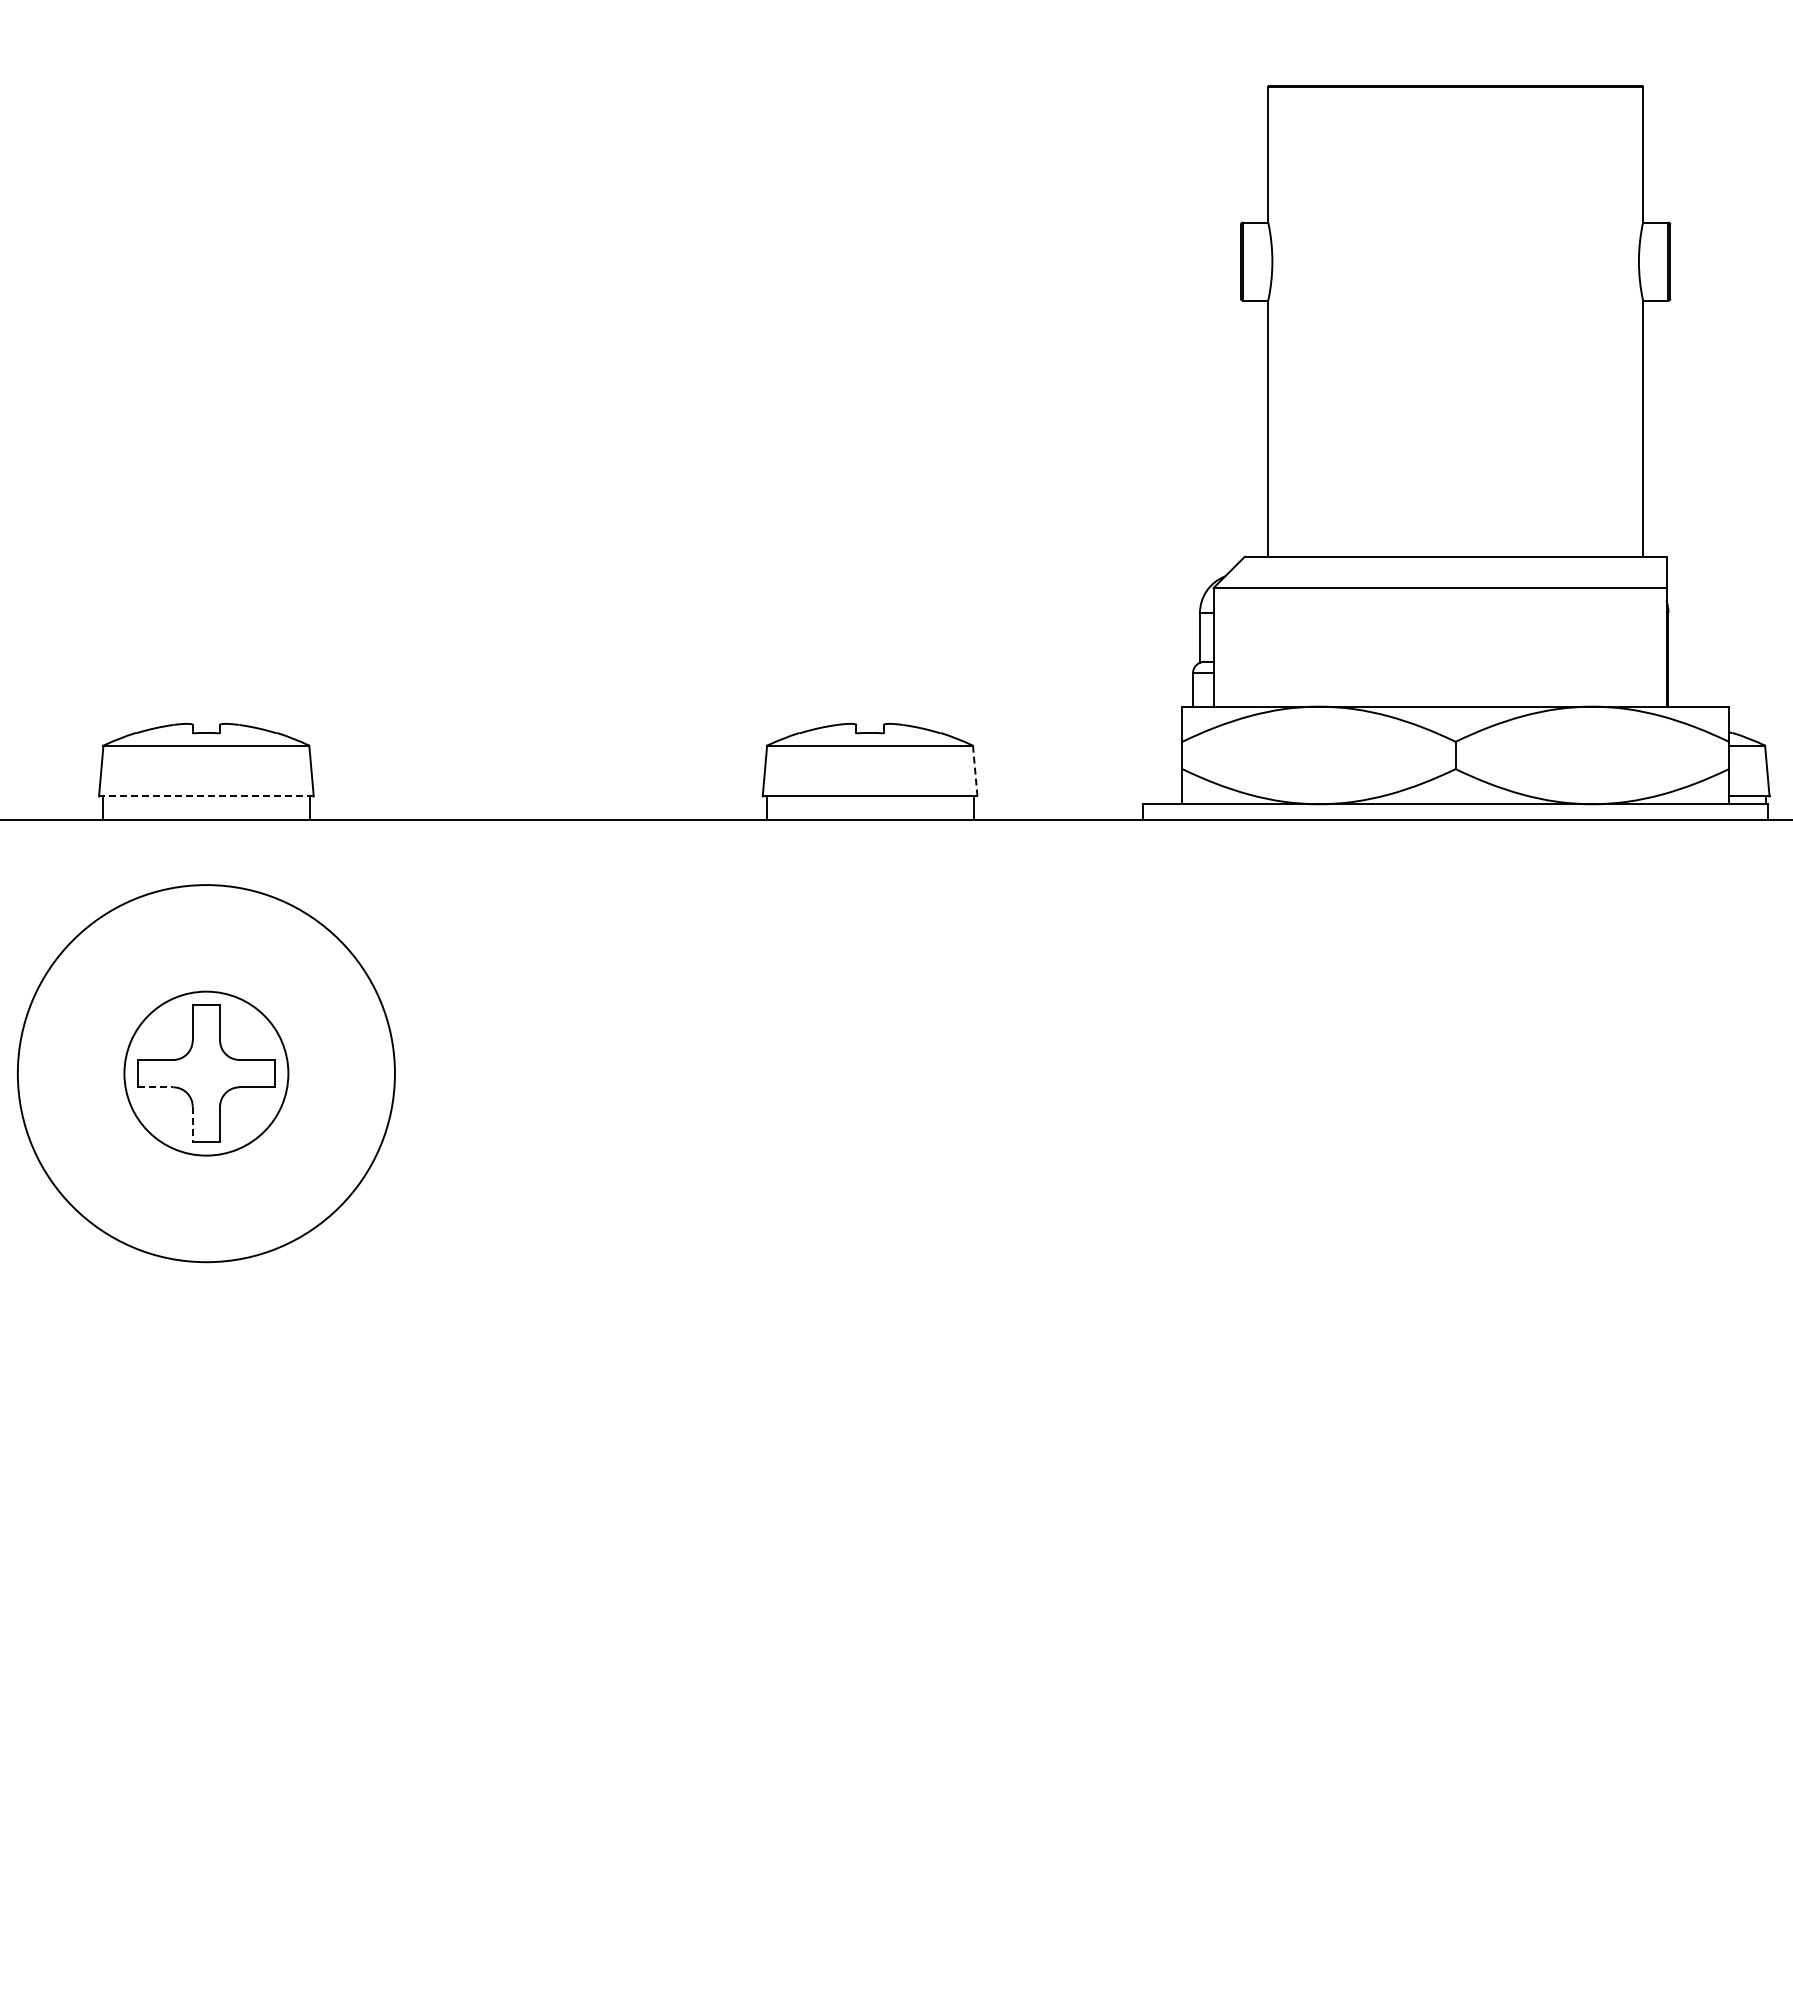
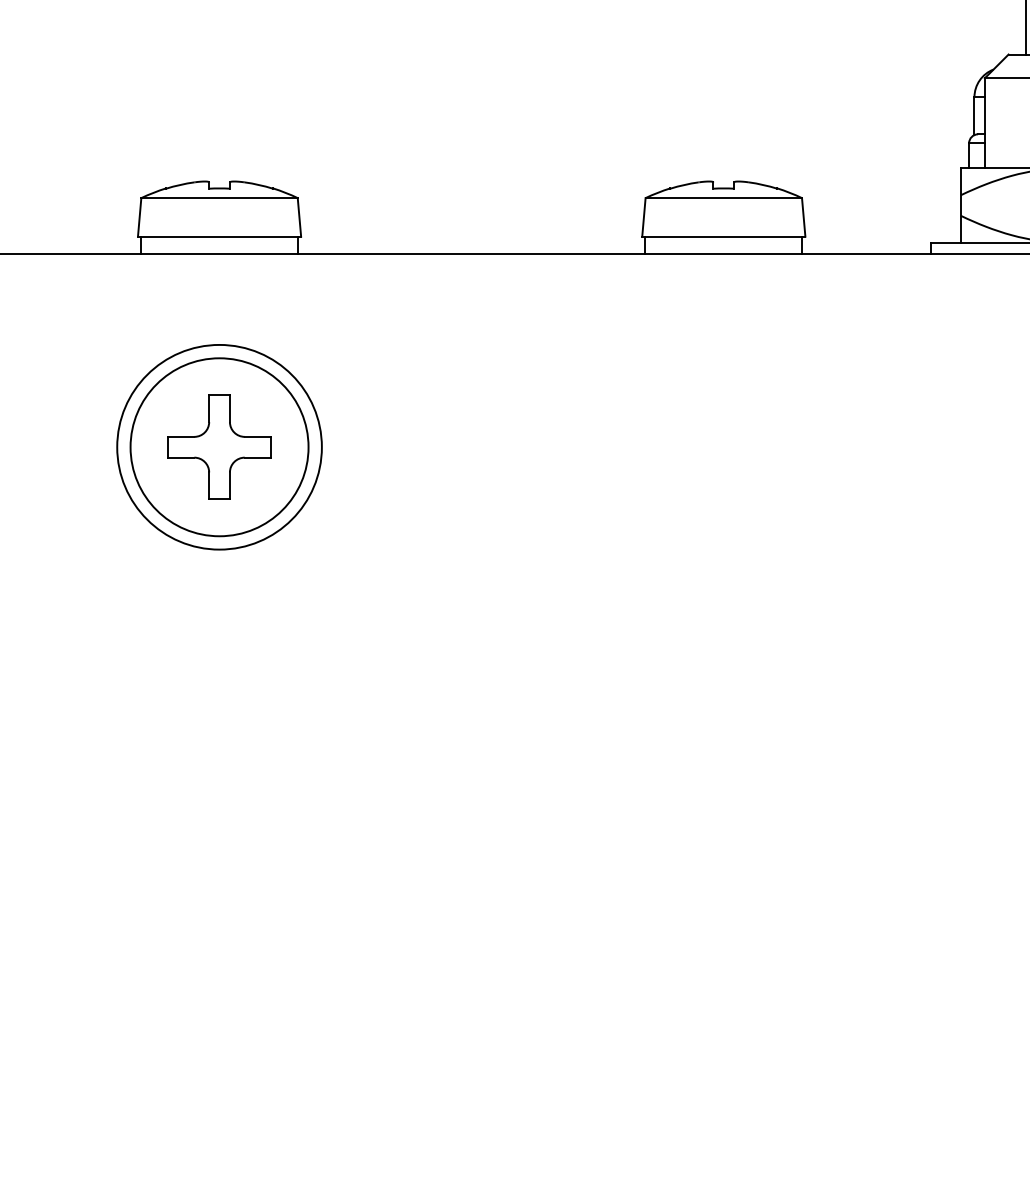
line: (975, 771) -> (803, 217), dashed -> solid
line: (205, 796) -> (218, 236), dashed -> solid
circle: (206, 1073) -> (219, 447), size x0.71
circle: (206, 1073) -> (219, 447), size x1.43
line: (155, 1087) -> (180, 457), dashed -> solid
line: (192, 1124) -> (208, 485), dashed -> solid

